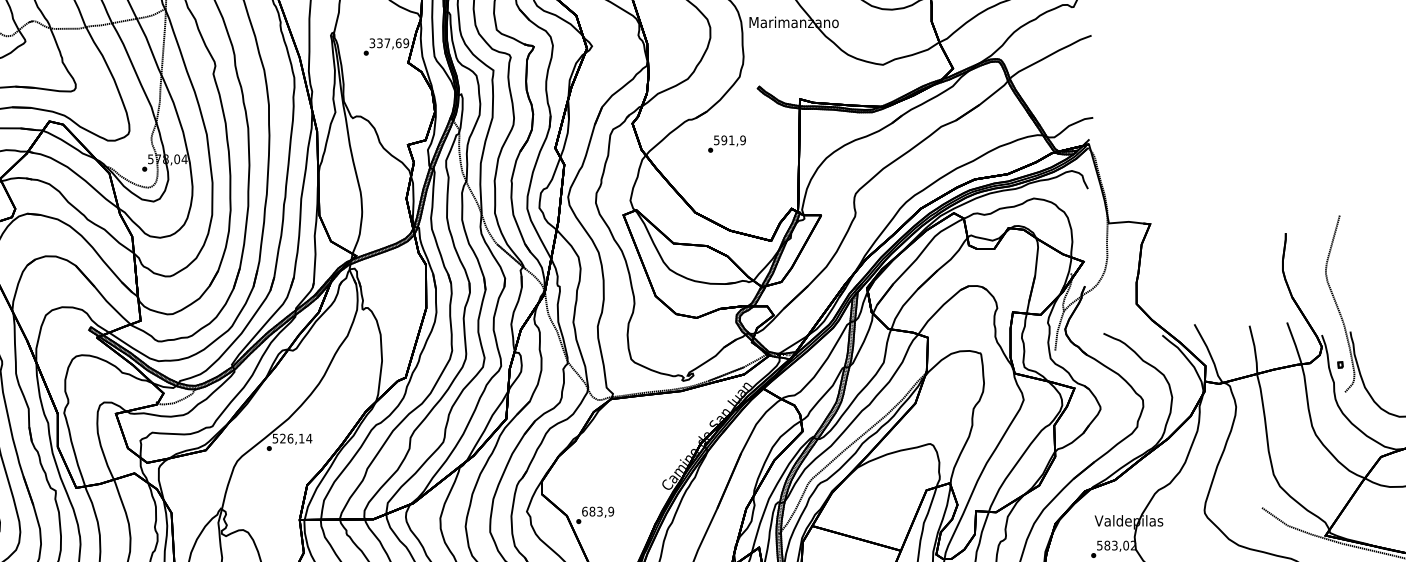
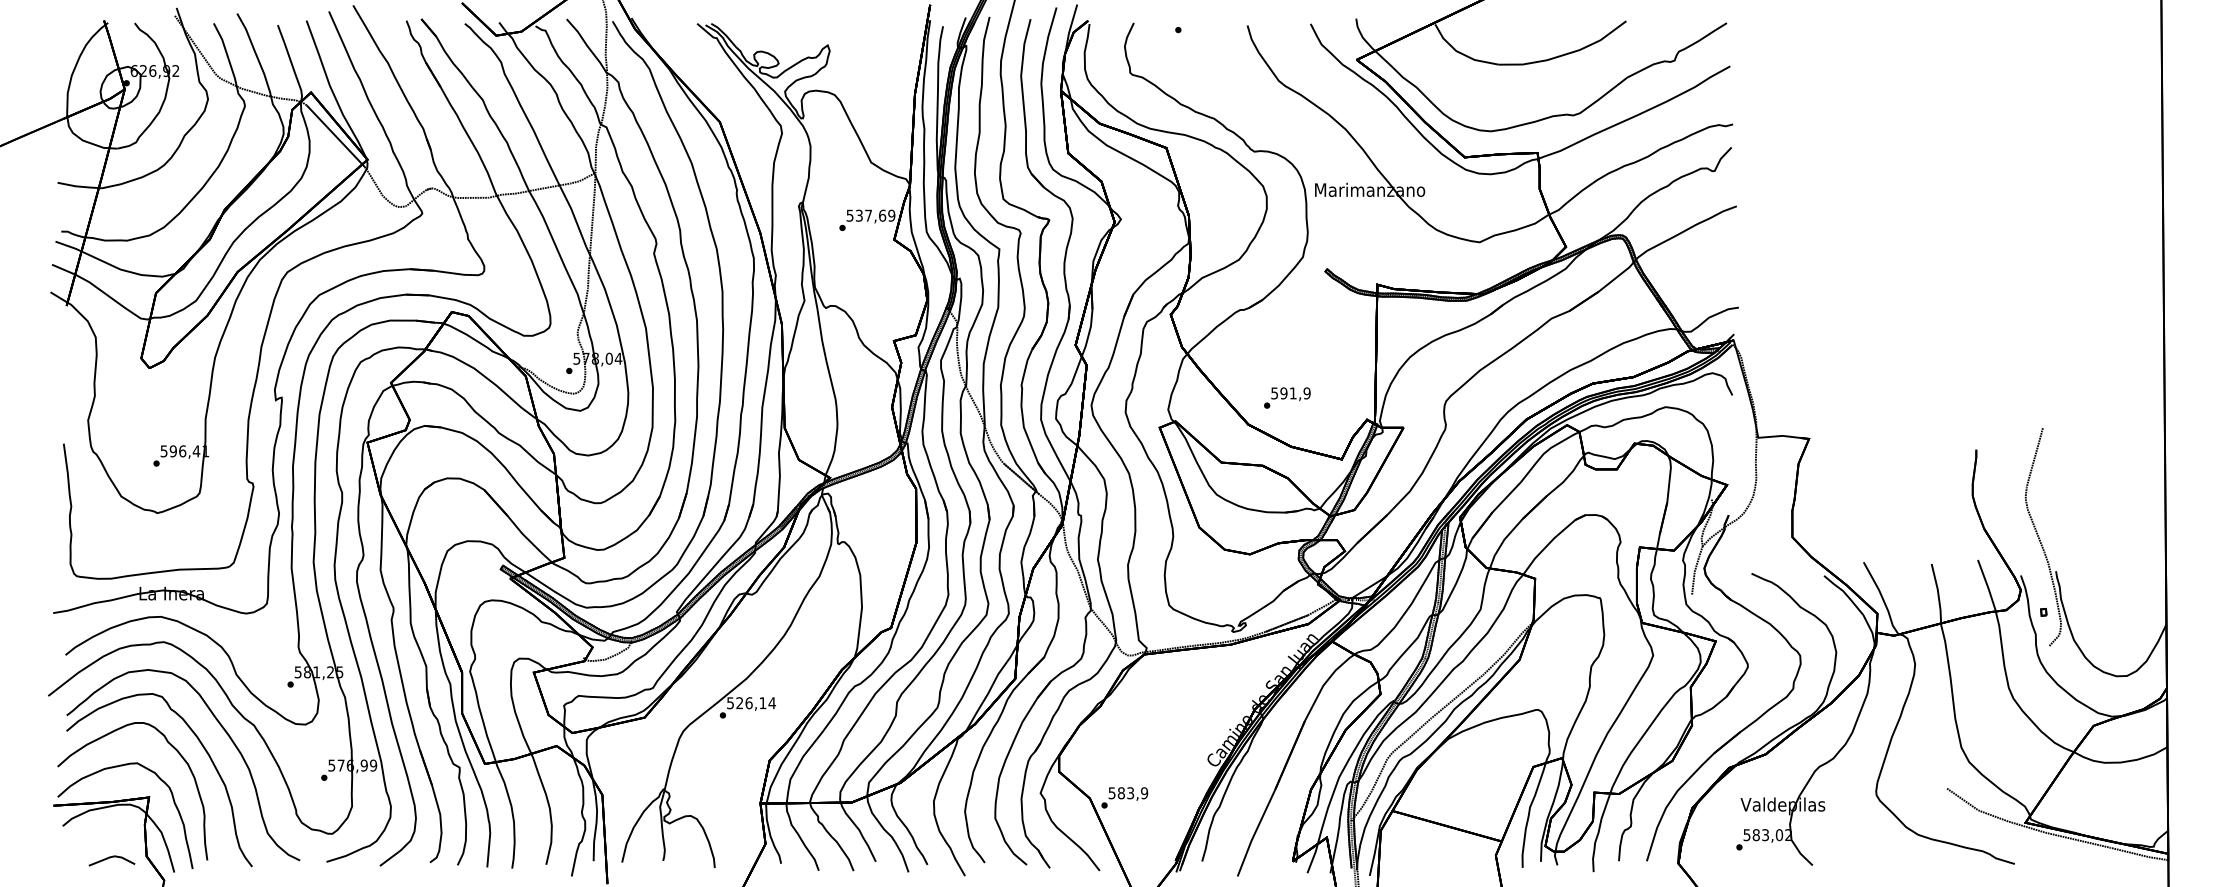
text: (372, 42) -> (850, 214), 337,69 -> 537,69
text: (727, 143) -> (1287, 397), moved
text: (584, 511) -> (1111, 793), 683,9 -> 583,9

